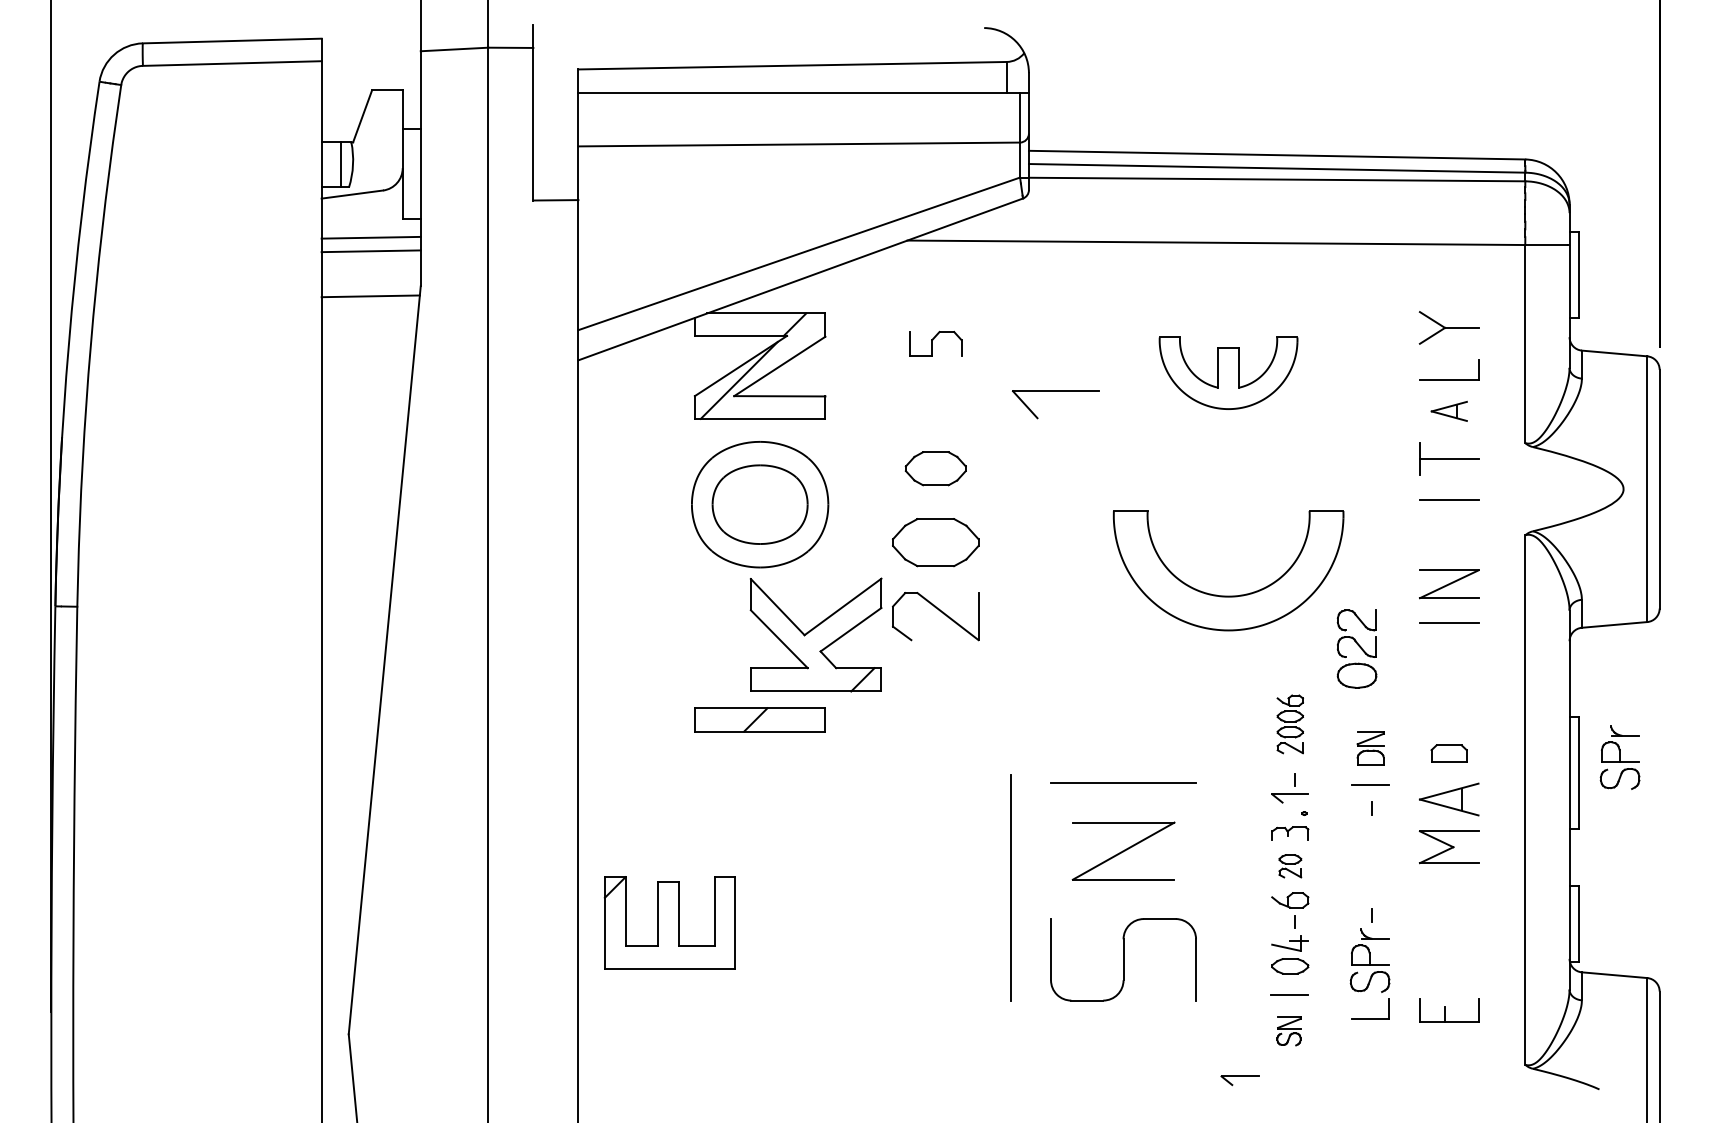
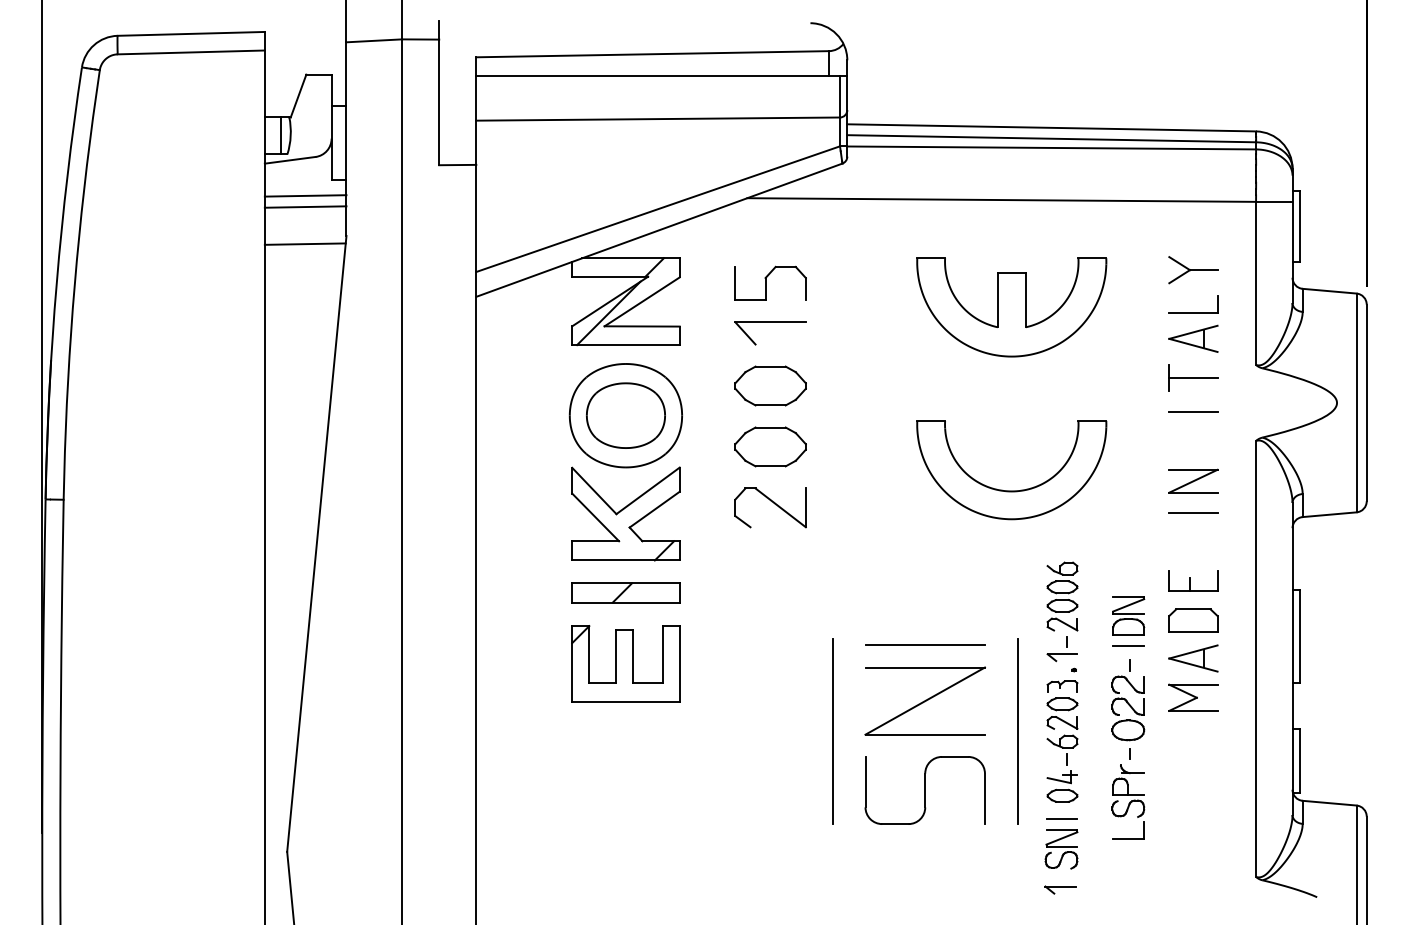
part: (935, 343) -> (770, 282), size x1.67
part: (1228, 373) -> (1011, 307), size x1.67
part: (1055, 391) -> (770, 322), moved
part: (1449, 411) -> (1193, 338), size x1.67
part: (935, 468) -> (770, 385), size x1.43
part: (815, 634) -> (625, 513), moved
part: (1356, 648) -> (1127, 707), moved
part: (1290, 724) -> (1062, 596), size x1.43
part: (1370, 748) -> (1128, 616), size x1.43
part: (1448, 753) -> (1192, 620), size x1.67
part: (1619, 757) -> (1333, 623), removed
part: (1123, 850) -> (925, 700), size x1.43
part: (1290, 865) -> (1062, 712), size x1.67
line: (1236, 887) -> (1018, 730), added
part: (669, 922) -> (625, 663), moved
part: (1449, 1010) -> (1193, 581), moved
part: (1288, 1031) -> (1061, 849), size x1.67
part: (1239, 1080) -> (1060, 889), moved

